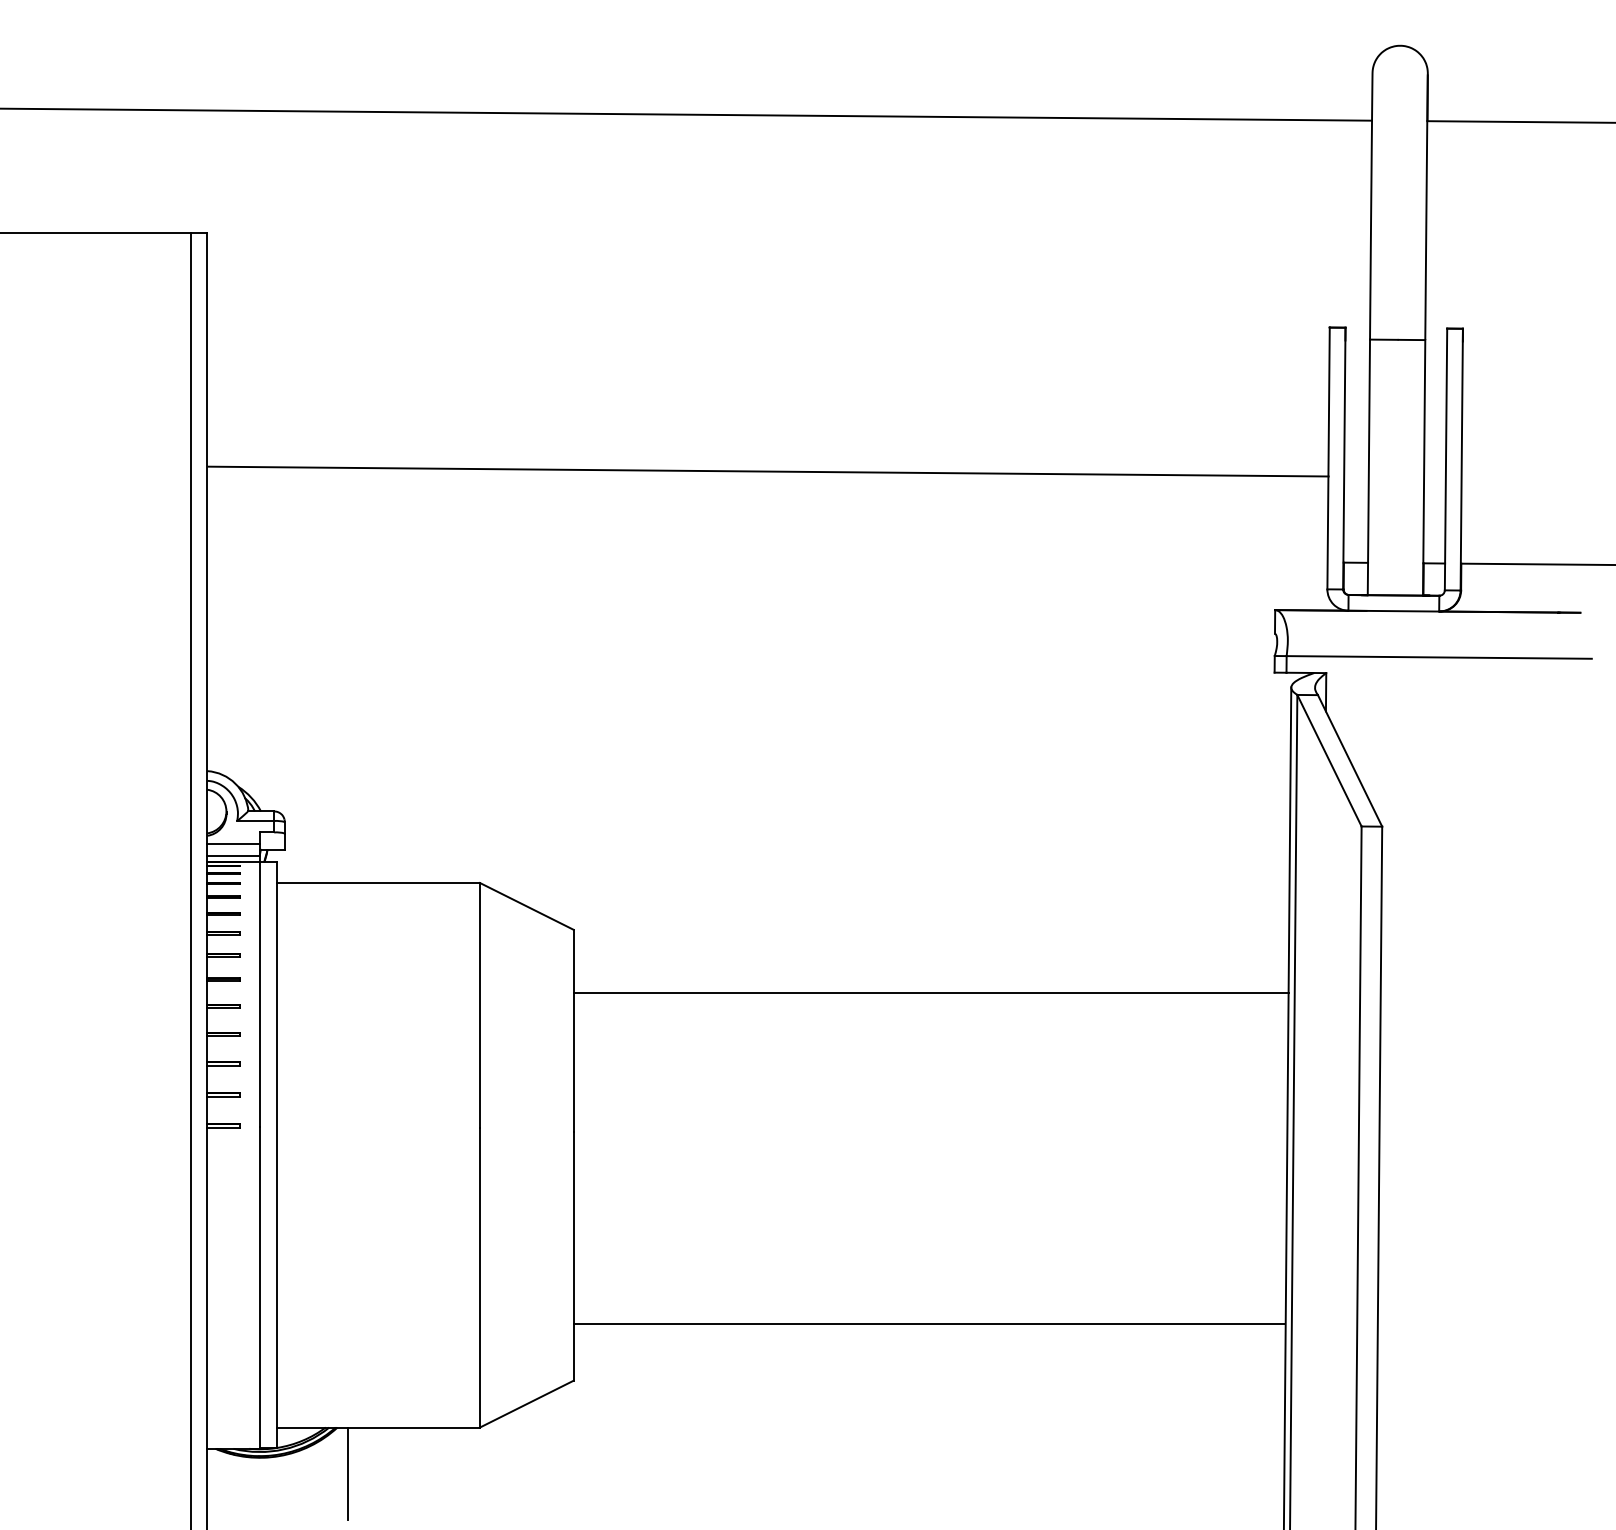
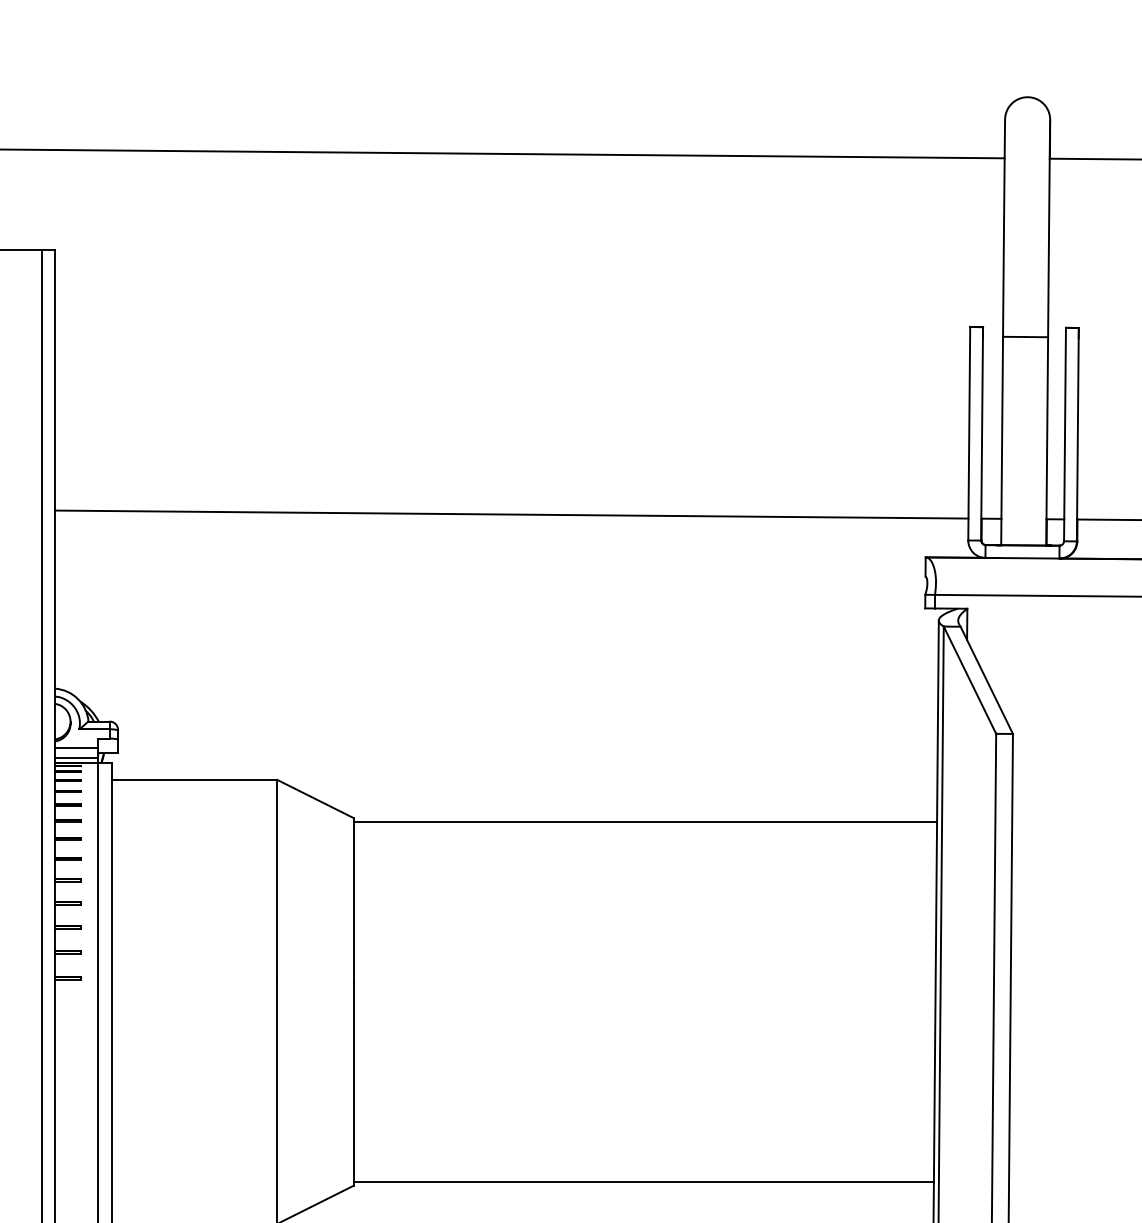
line: (768, 471) -> (511, 514), moved
line: (931, 993) -> (645, 821), moved
line: (929, 1324) -> (643, 1182), moved

